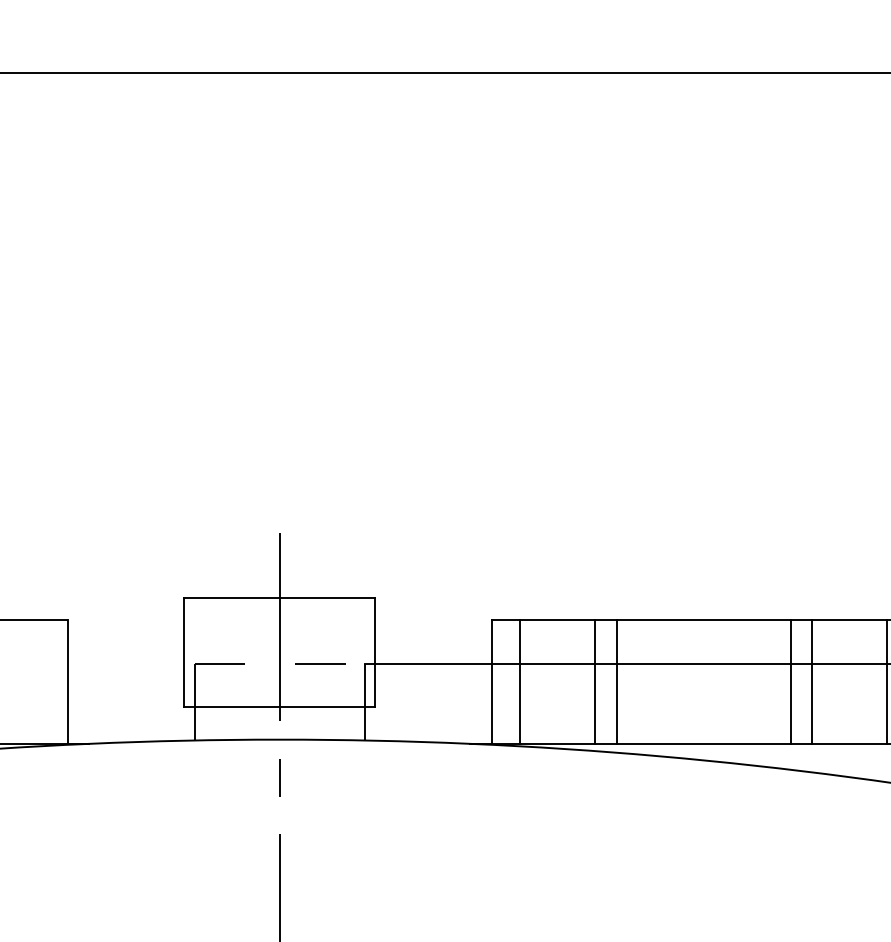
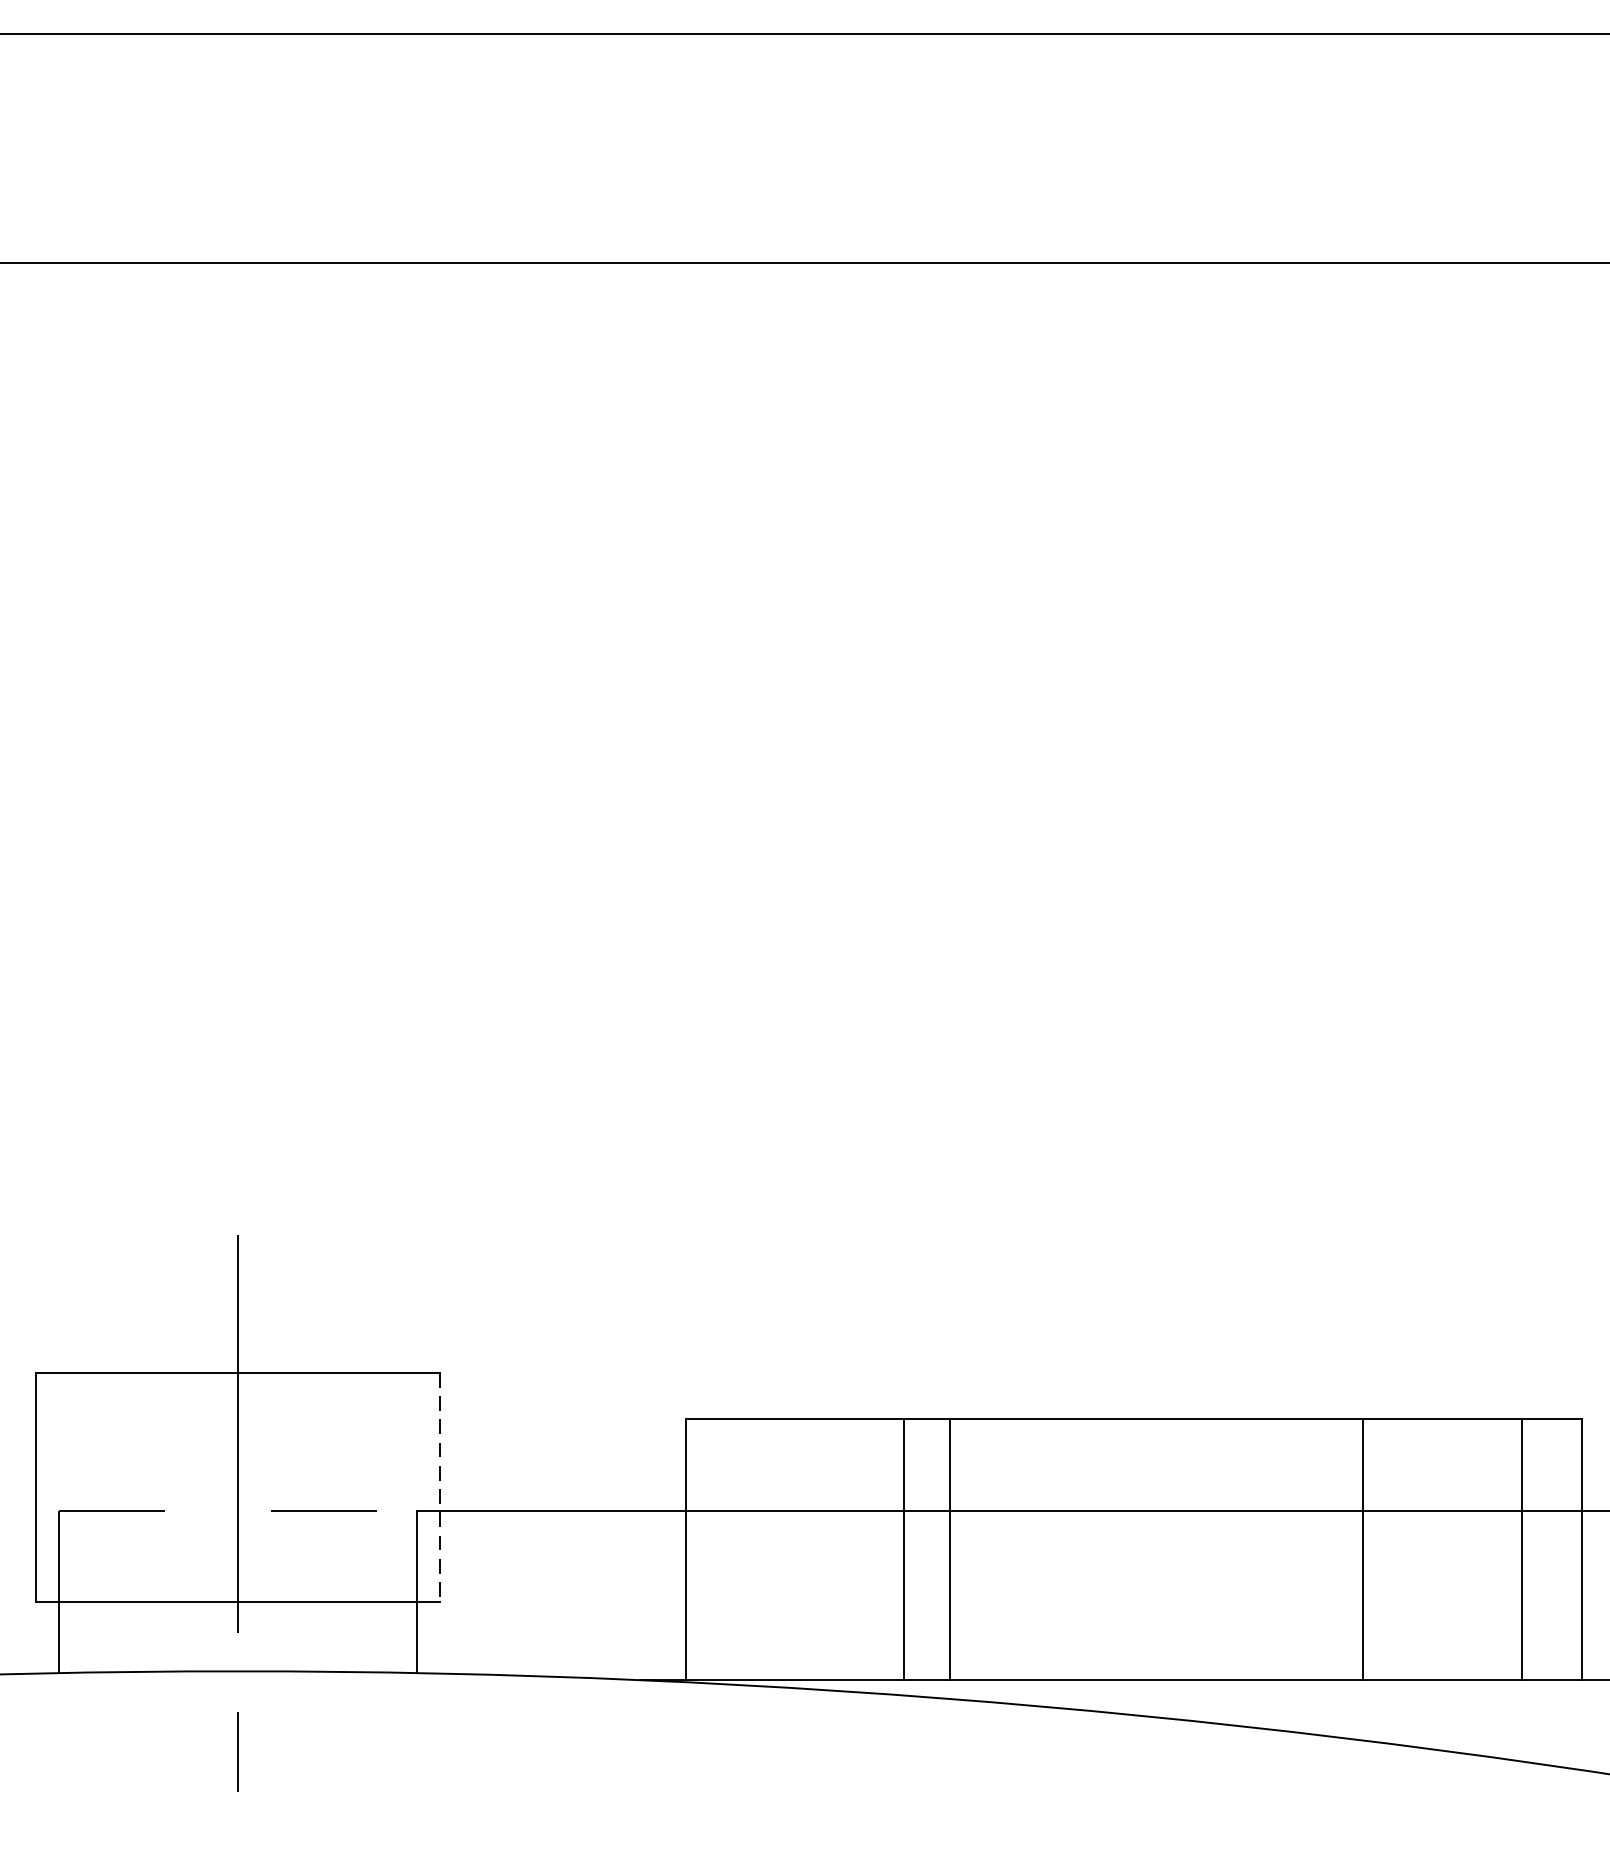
line: (375, 653) -> (440, 1489), solid -> dashed
line: (519, 681) -> (744, 1548), removed
line: (790, 681) -> (1317, 1548), removed

